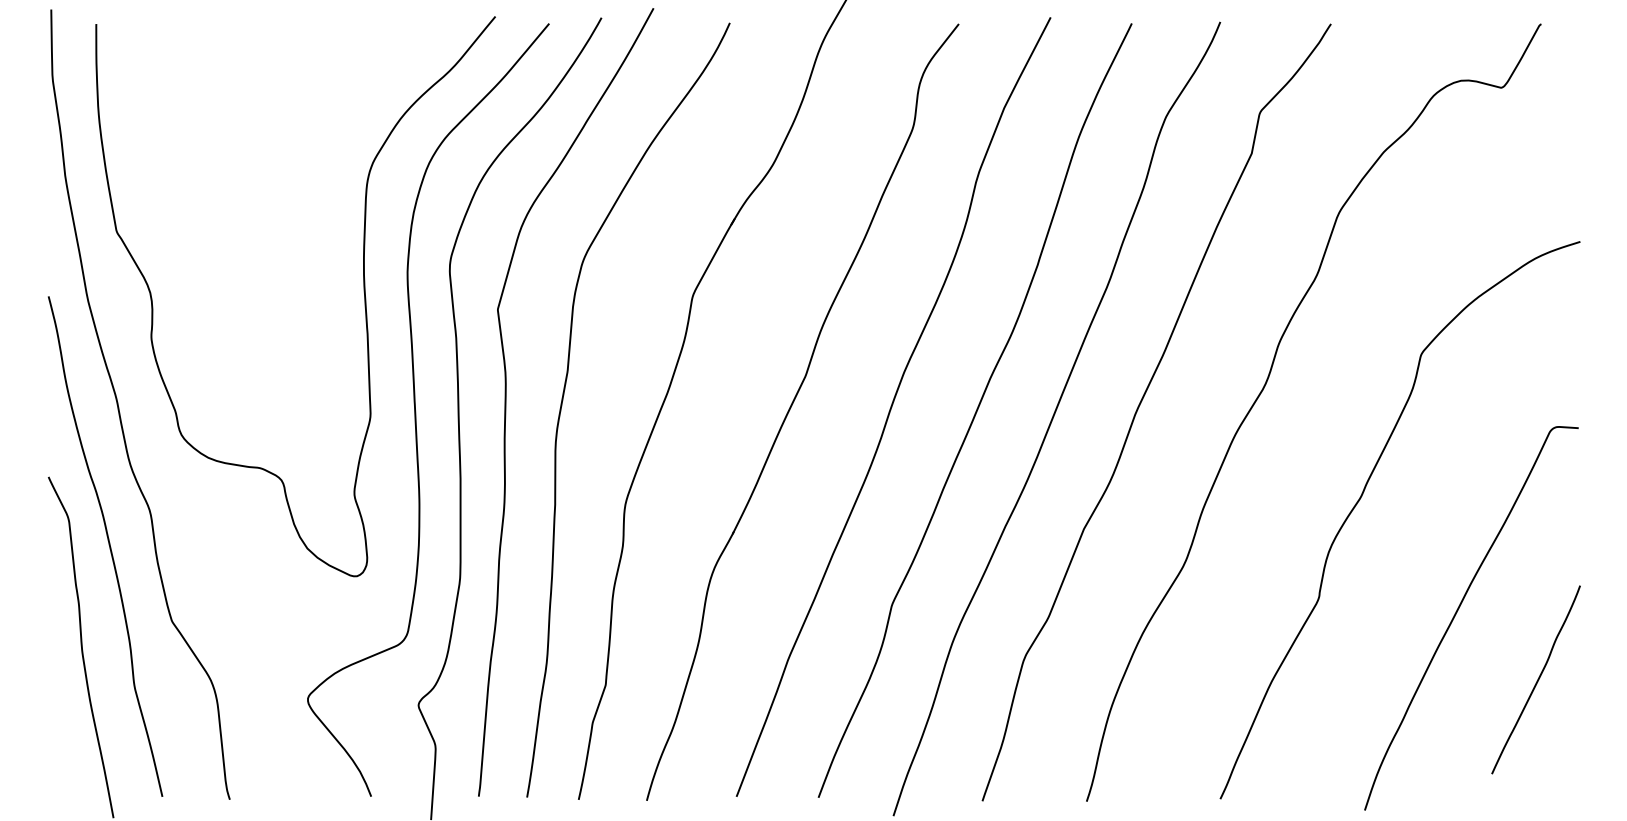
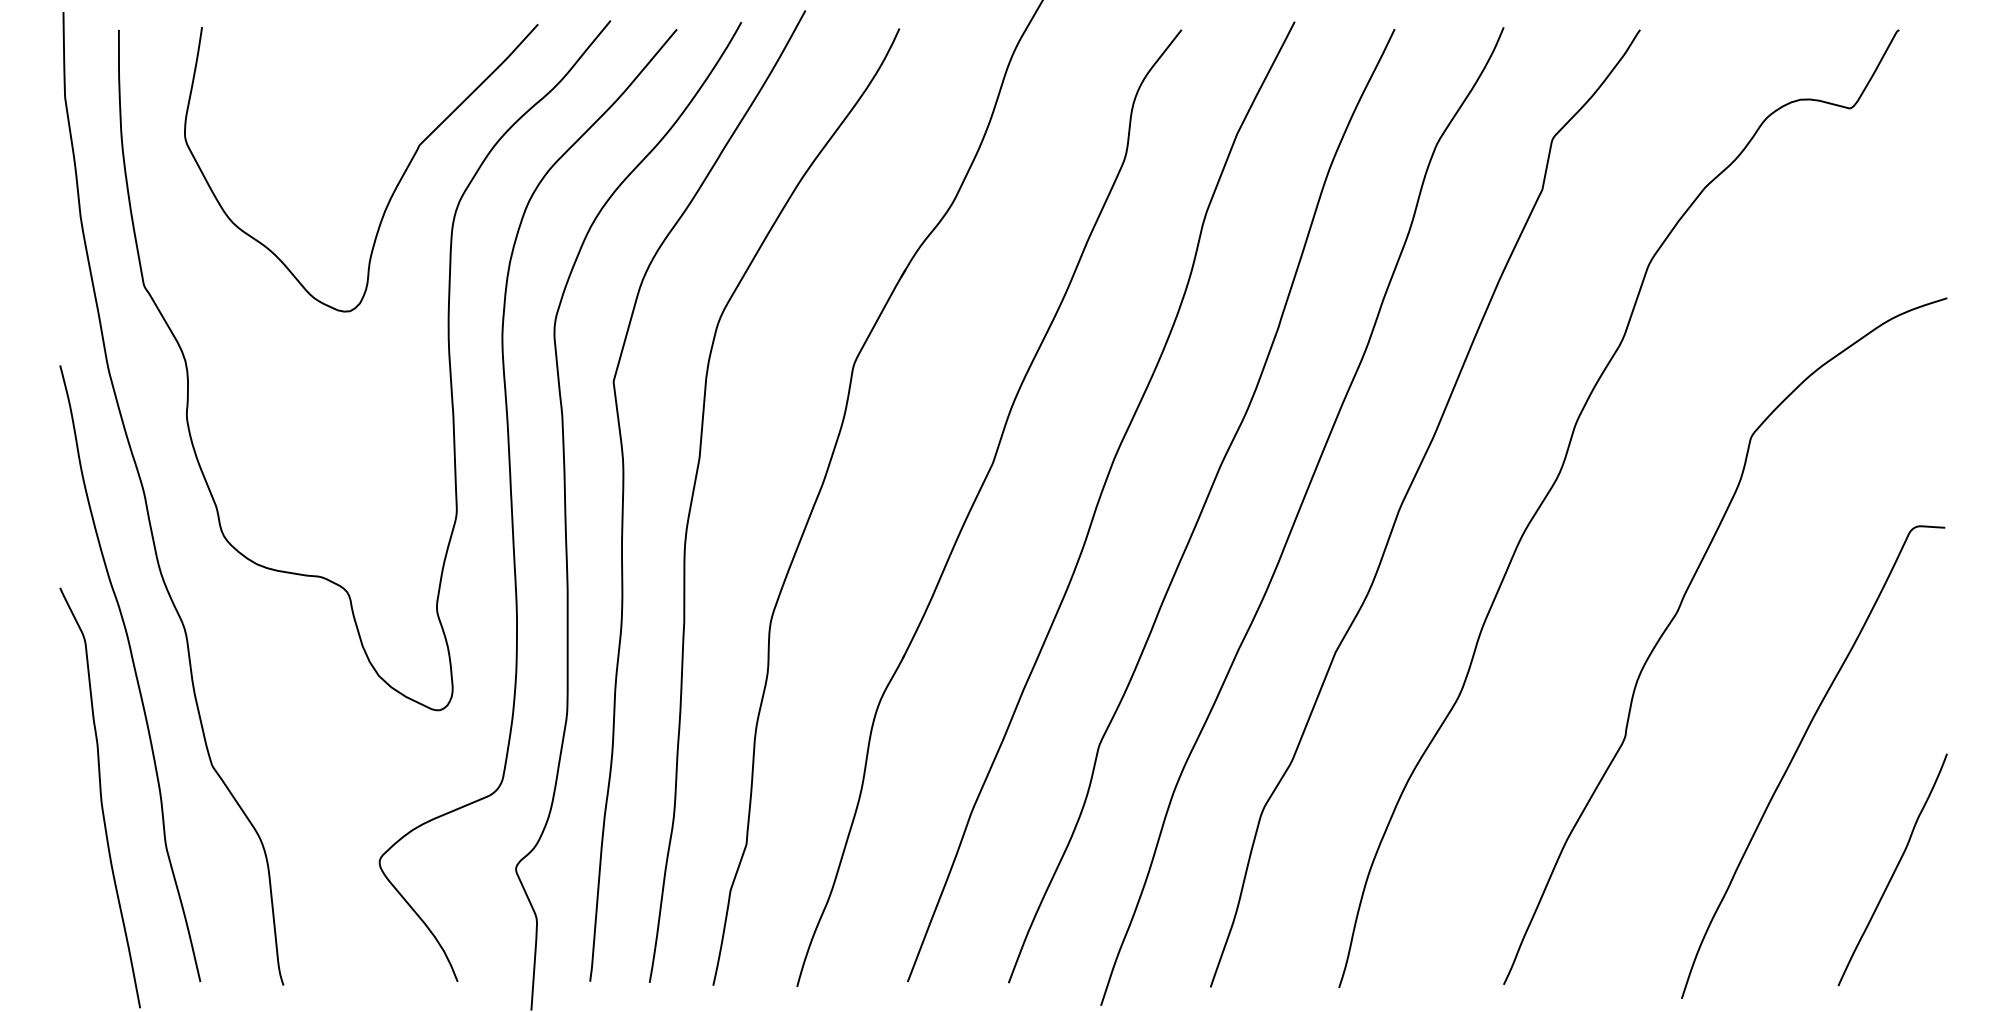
curve: (319, 154) -> (393, 190), added
curve: (1537, 679) -> (1894, 869), moved

